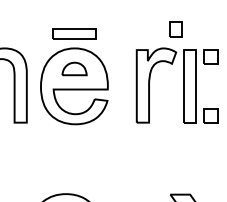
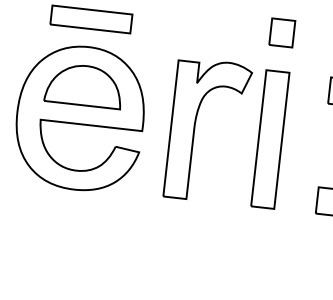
part: (74, 68) -> (84, 84), size x1.67
part: (150, 81) -> (197, 122), moved

